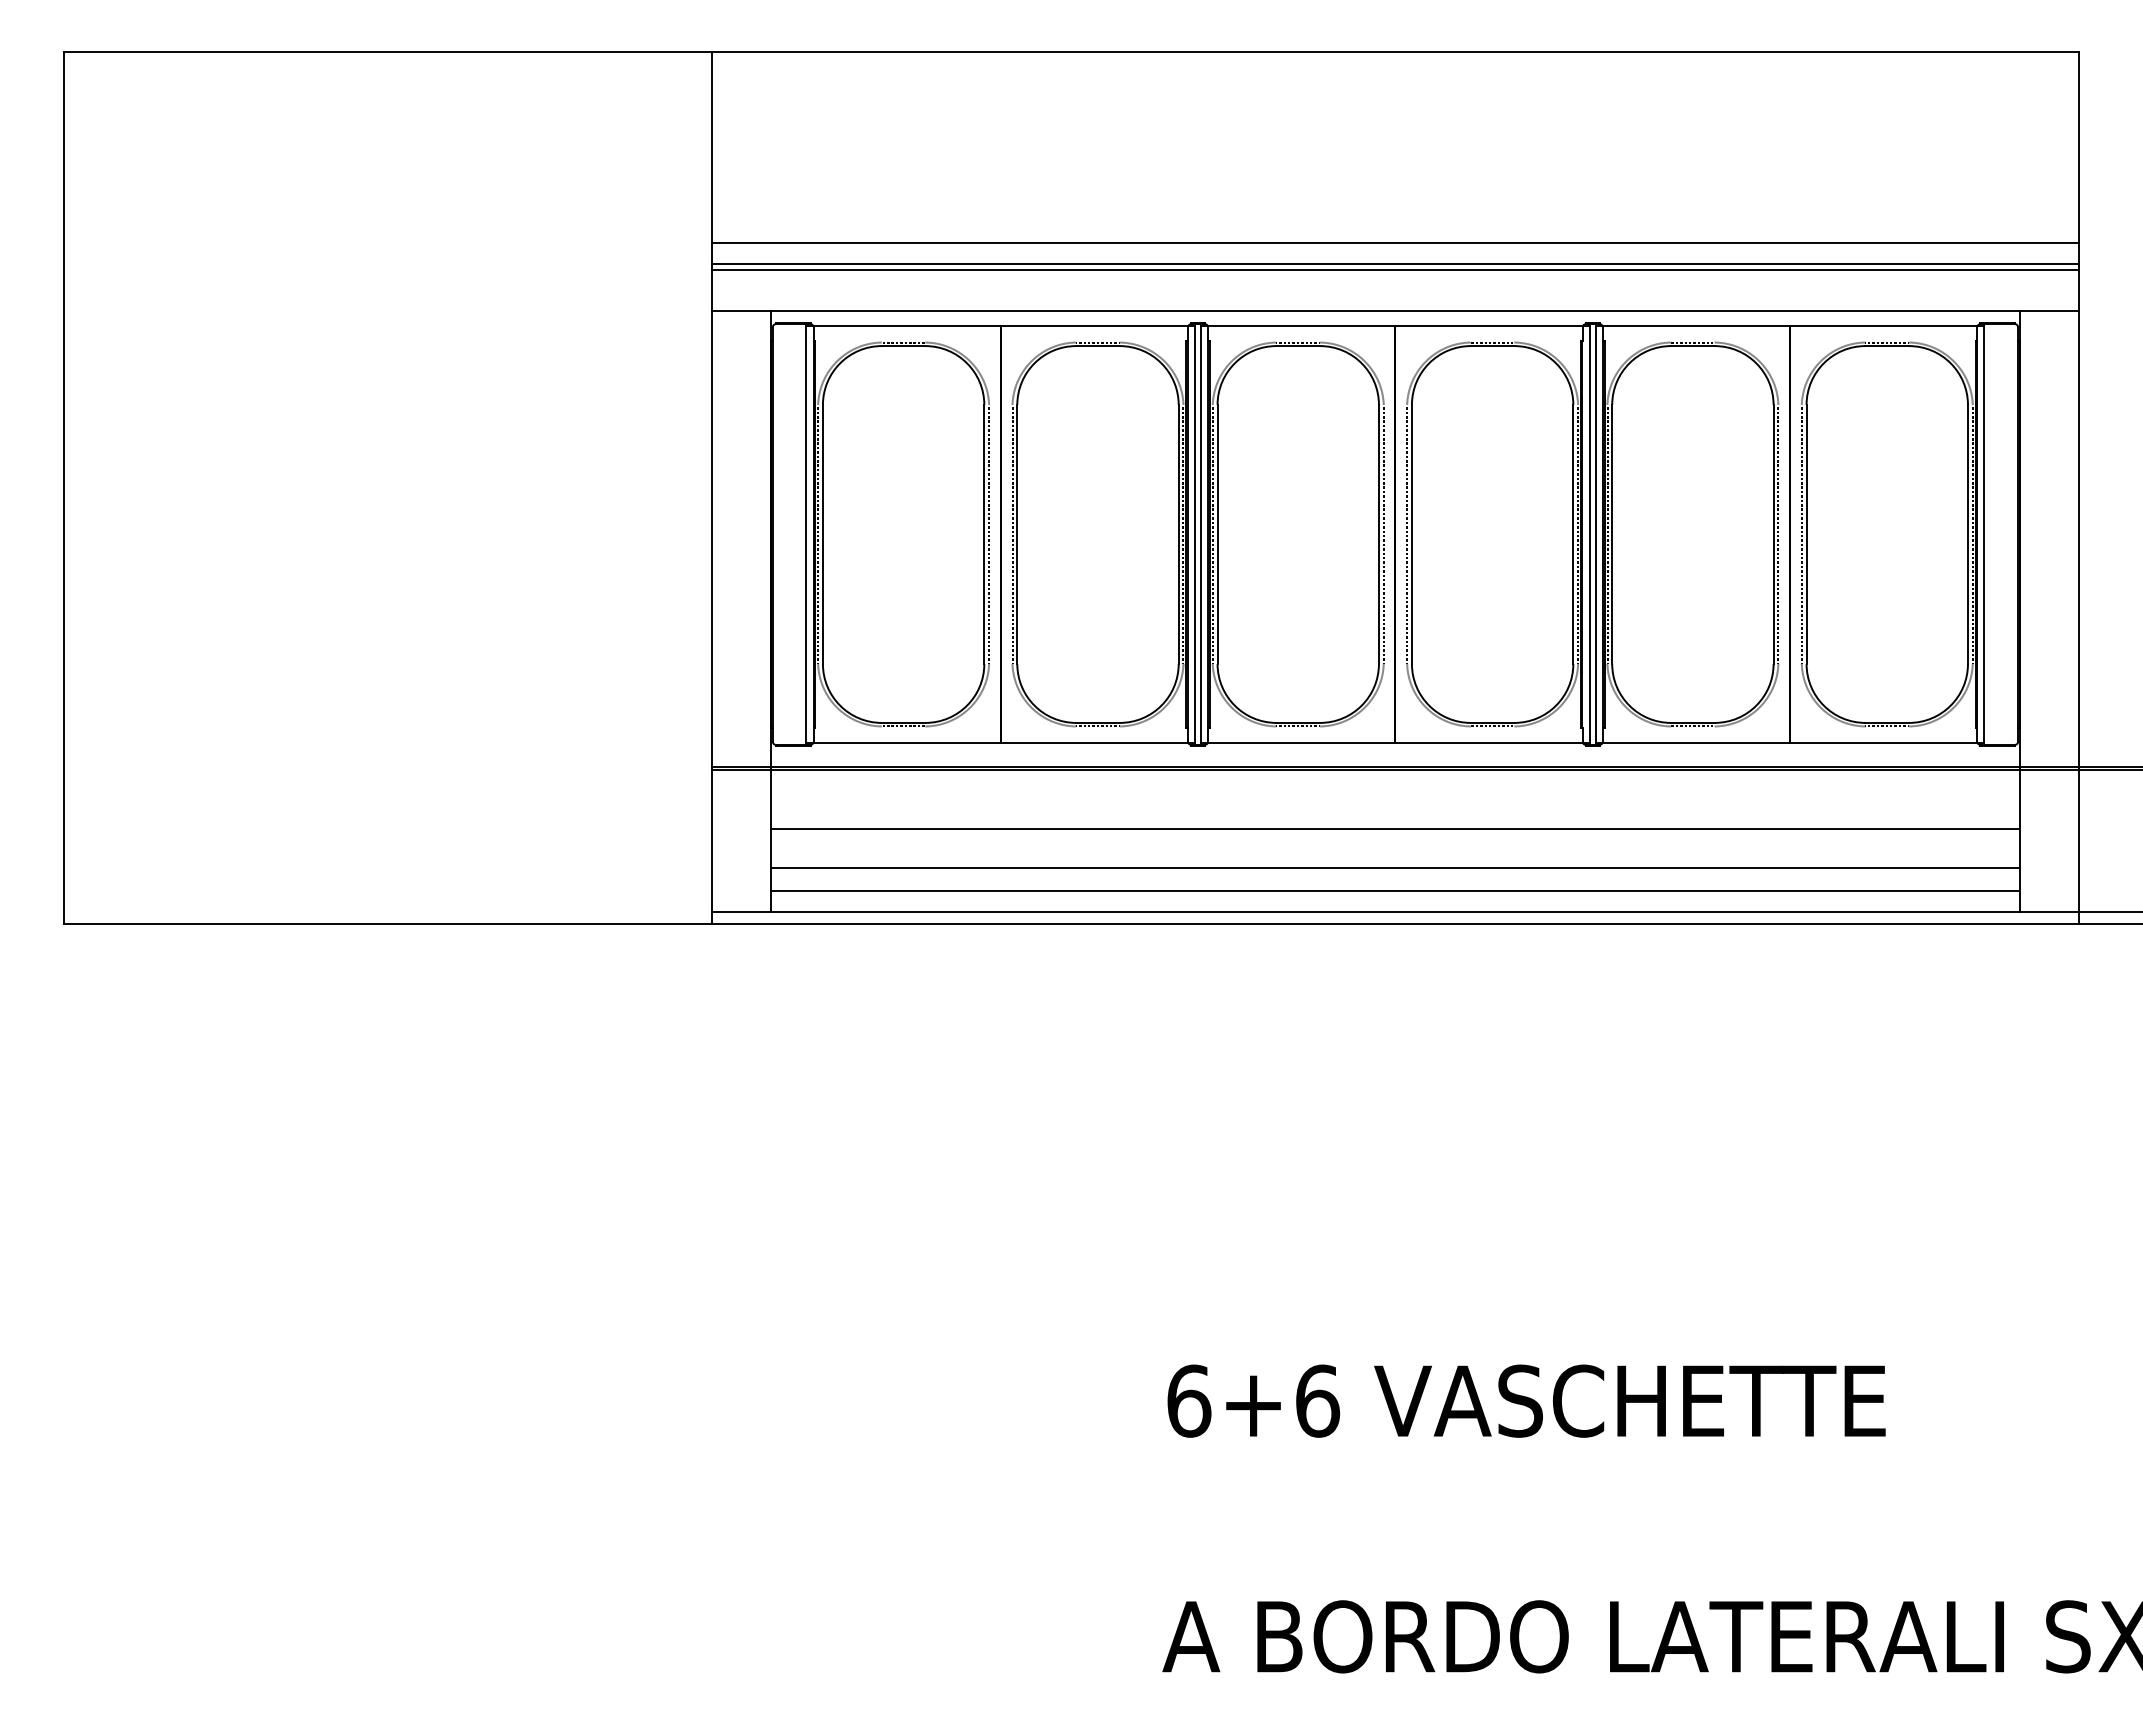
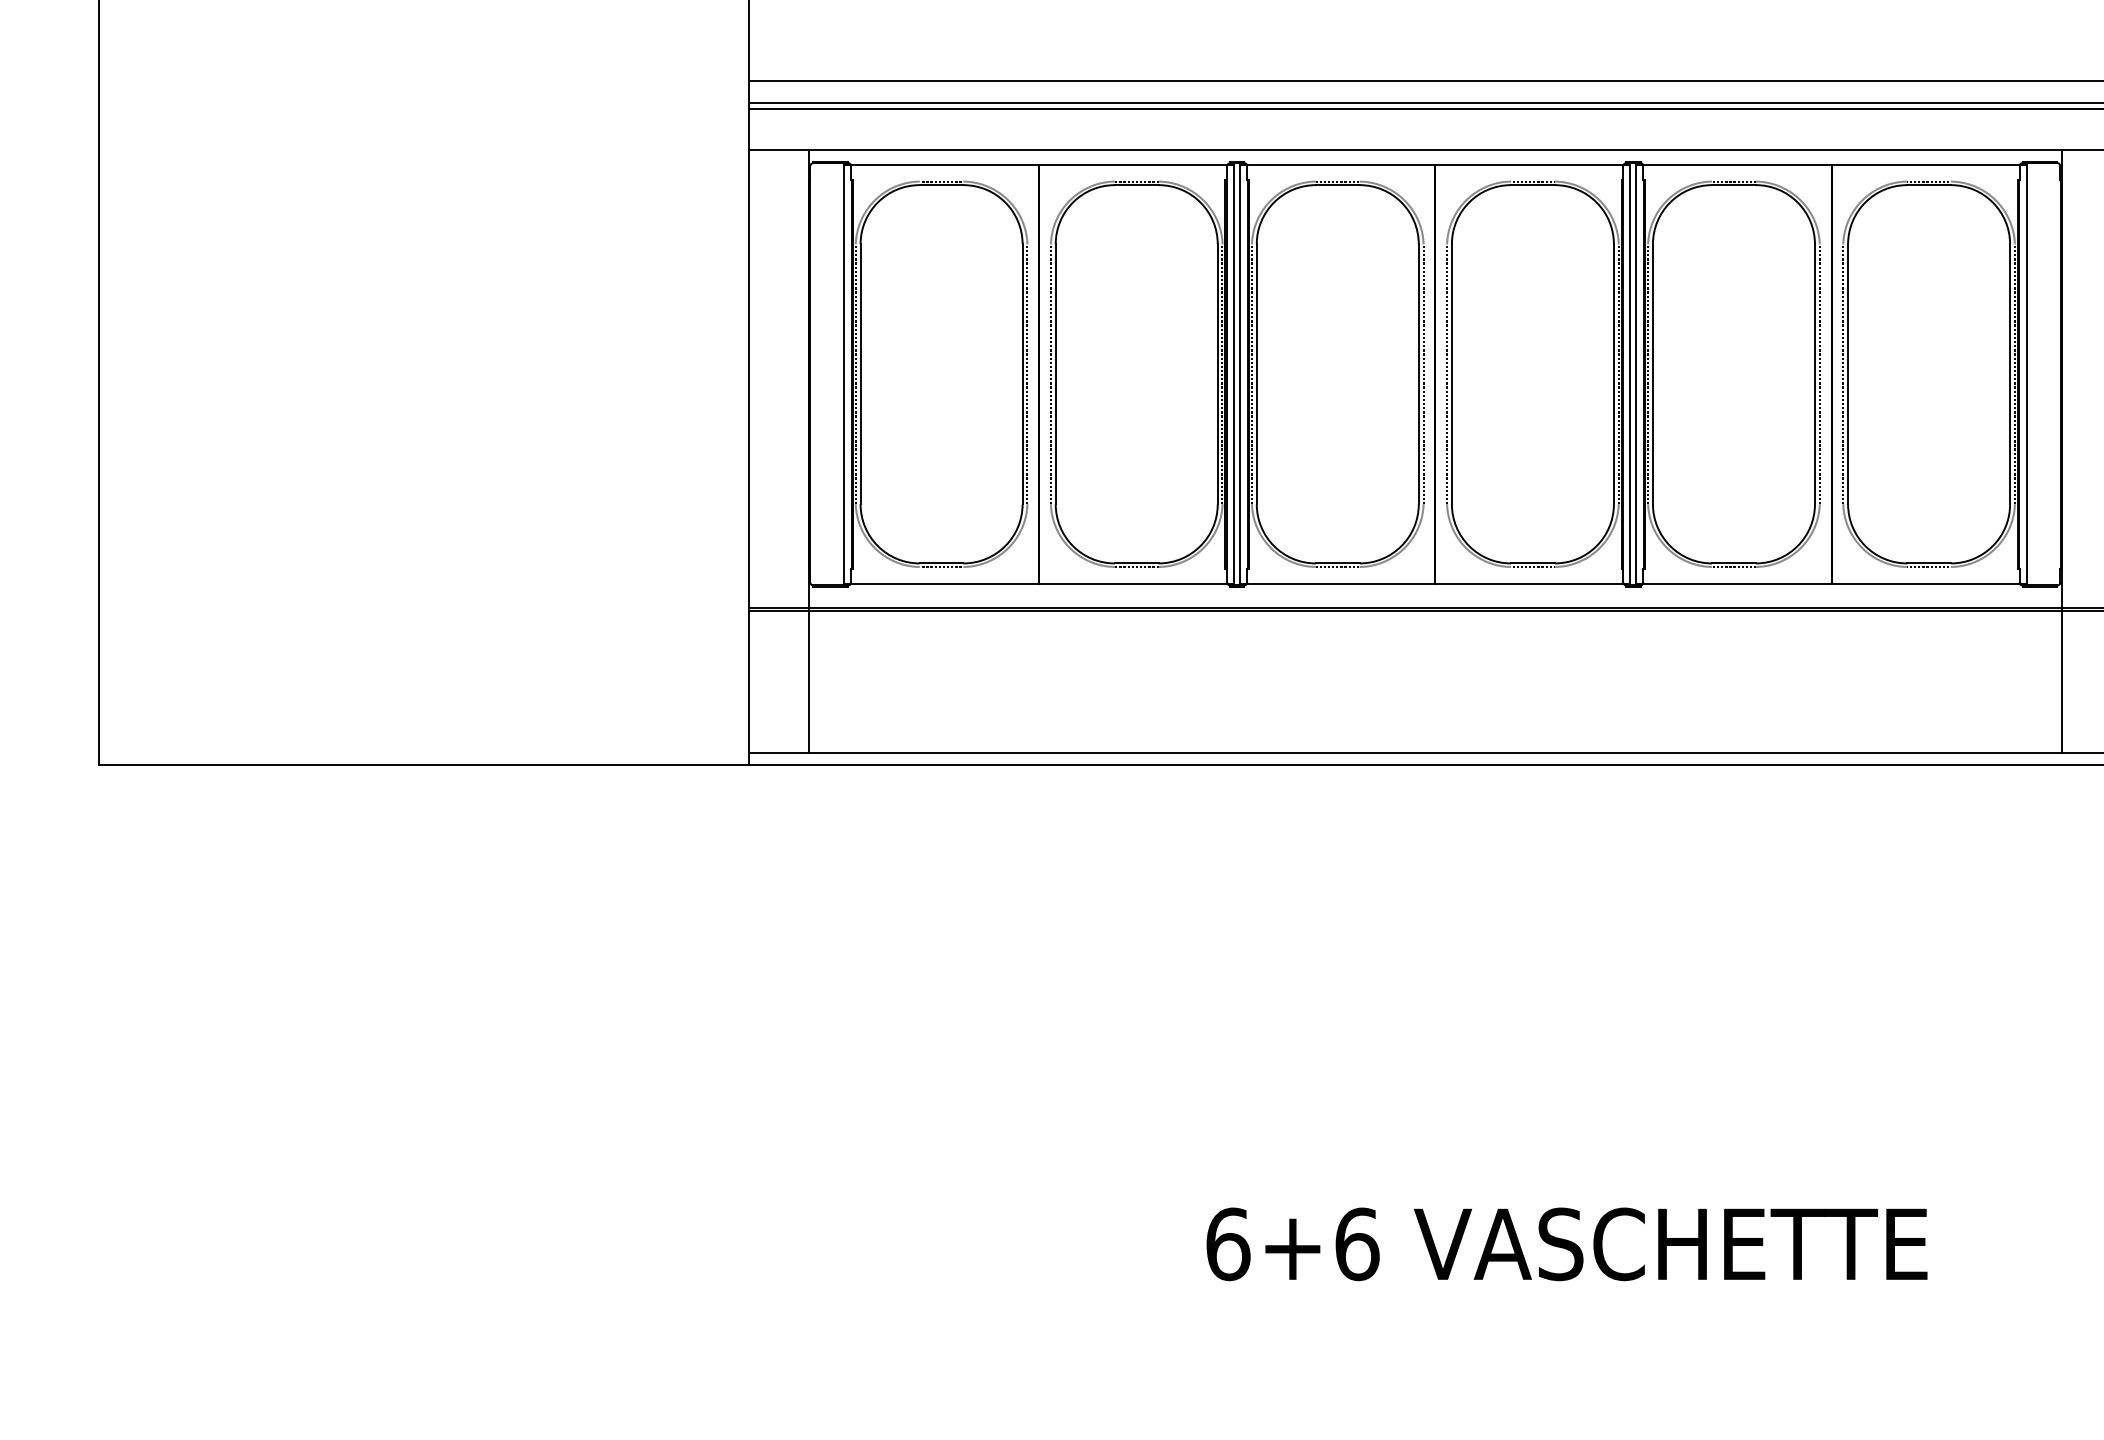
line: (1395, 829) -> (1435, 670), removed
line: (1395, 867) -> (1435, 708), removed
line: (1395, 891) -> (1435, 732), removed

